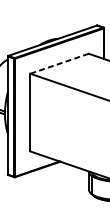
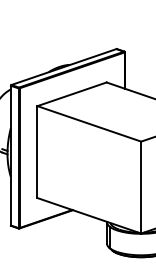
line: (59, 63) -> (72, 94), dashed -> solid

